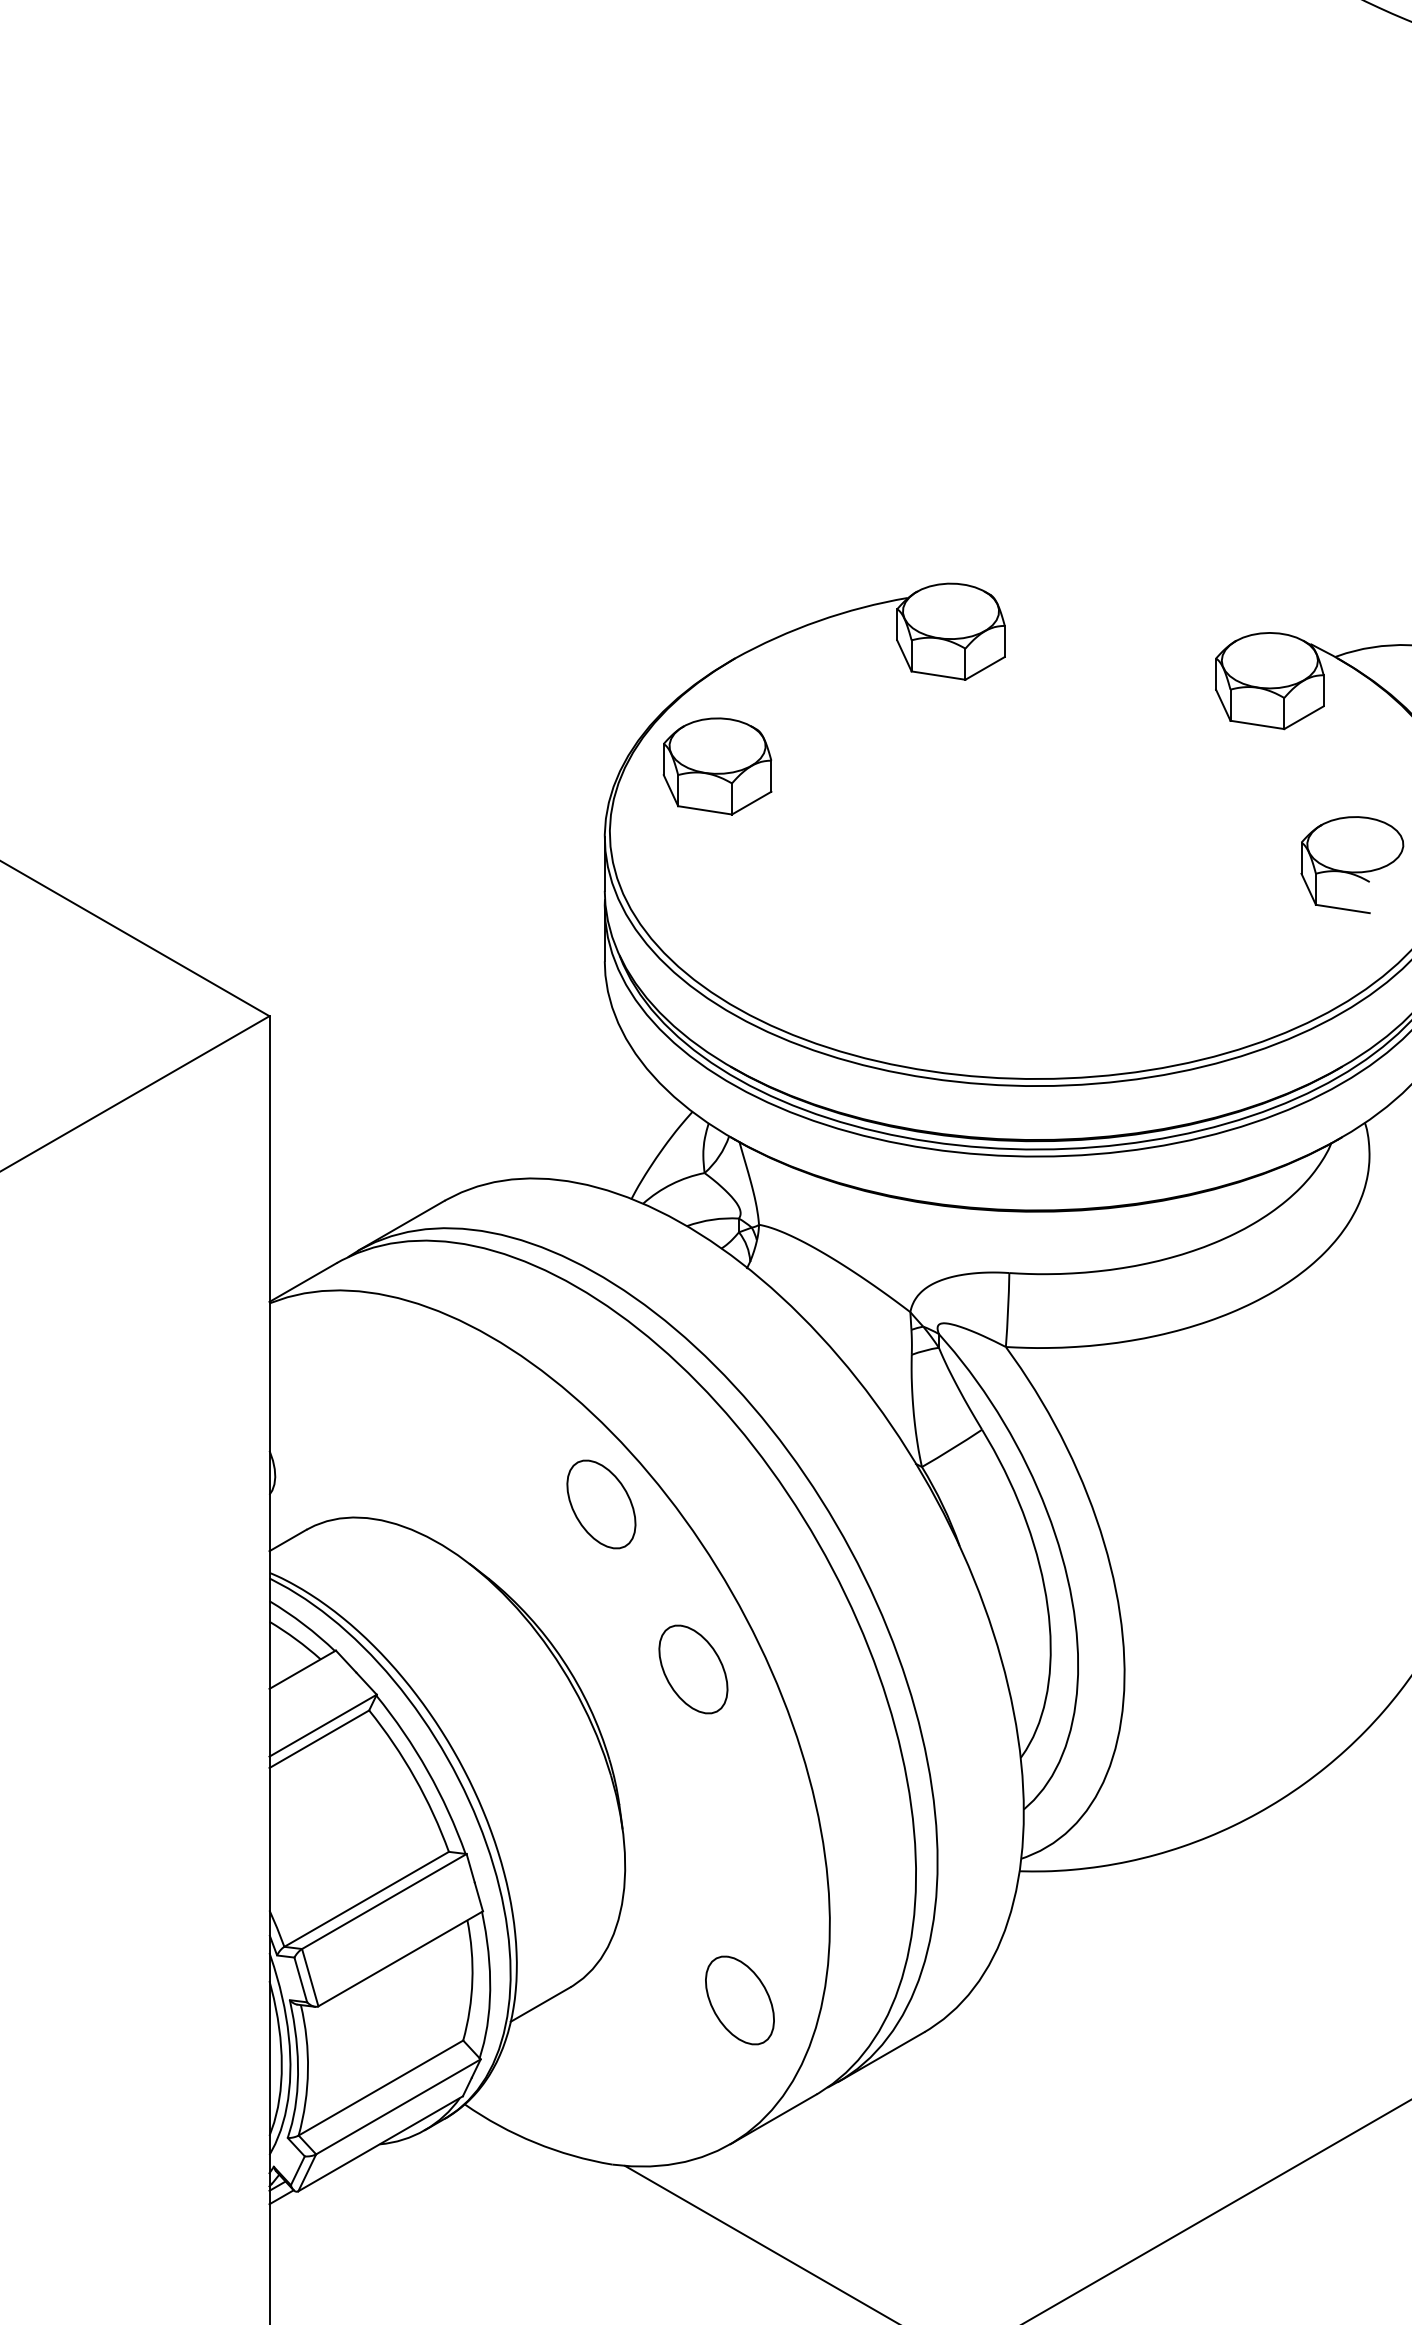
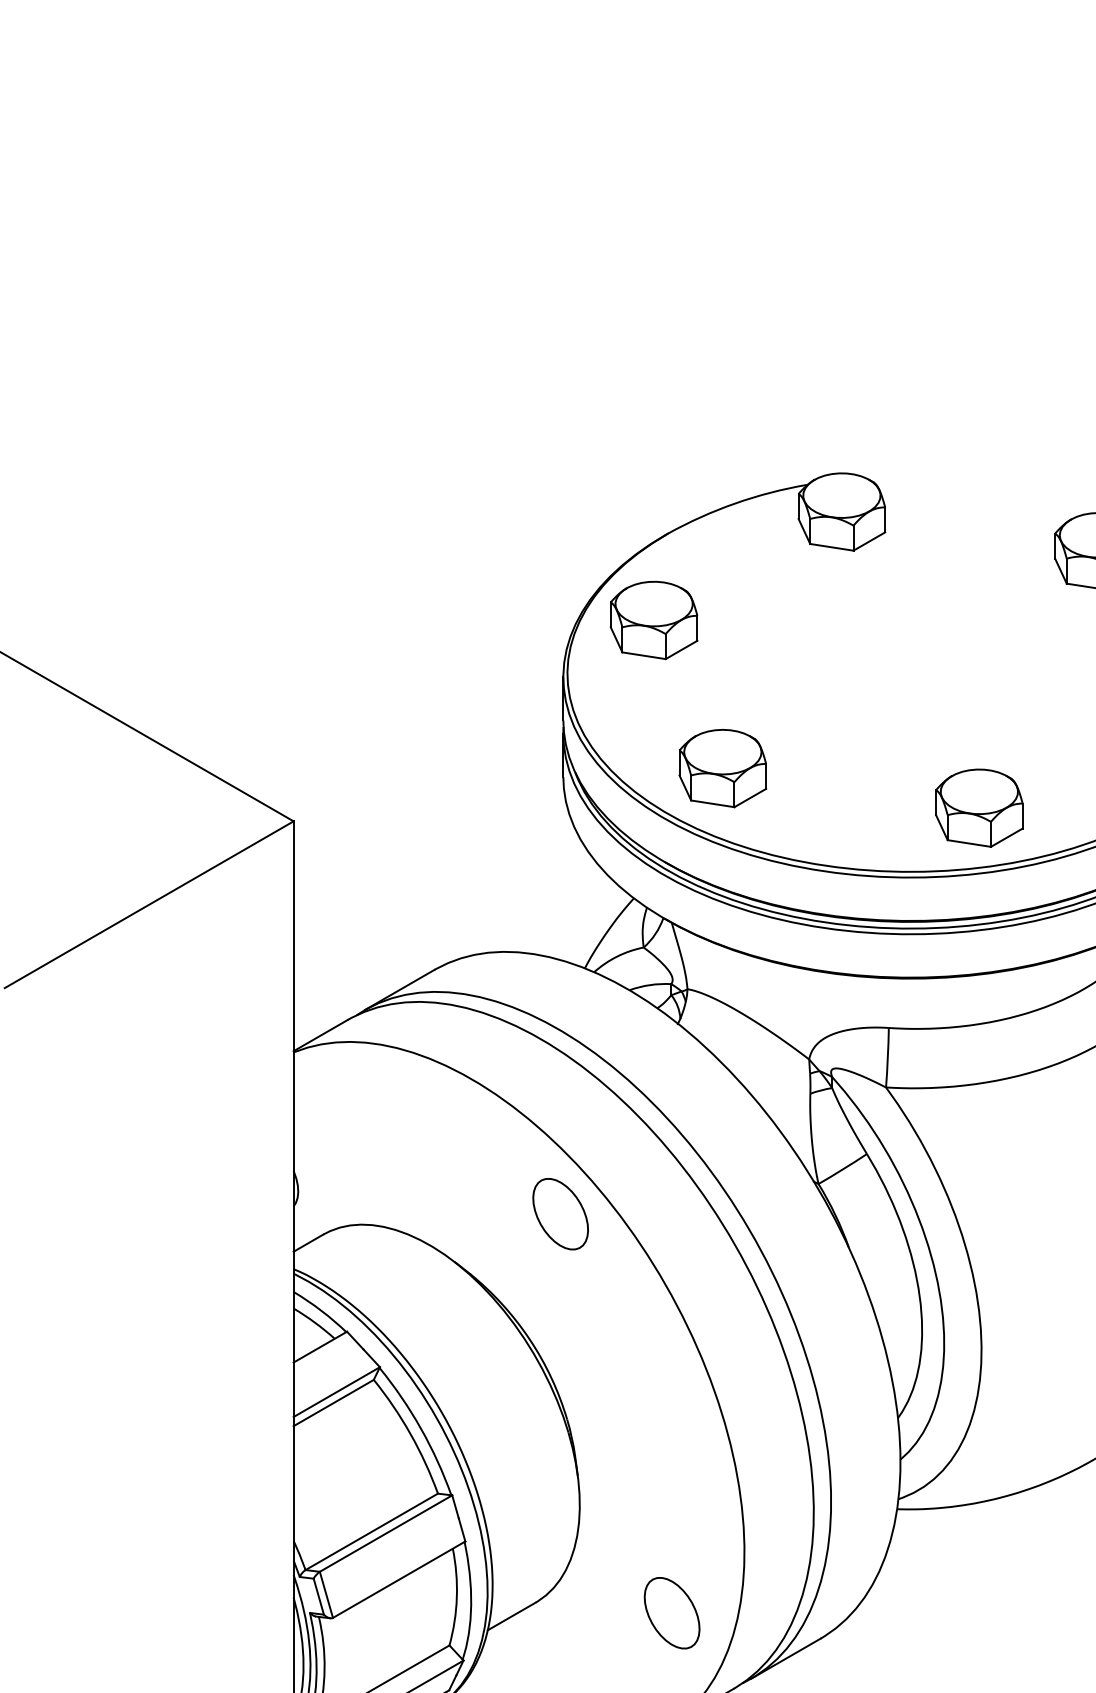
part: (802, 950) -> (722, 768), added
part: (1121, 999) -> (979, 807), added
part: (693, 1669) -> (634, 1346), removed

